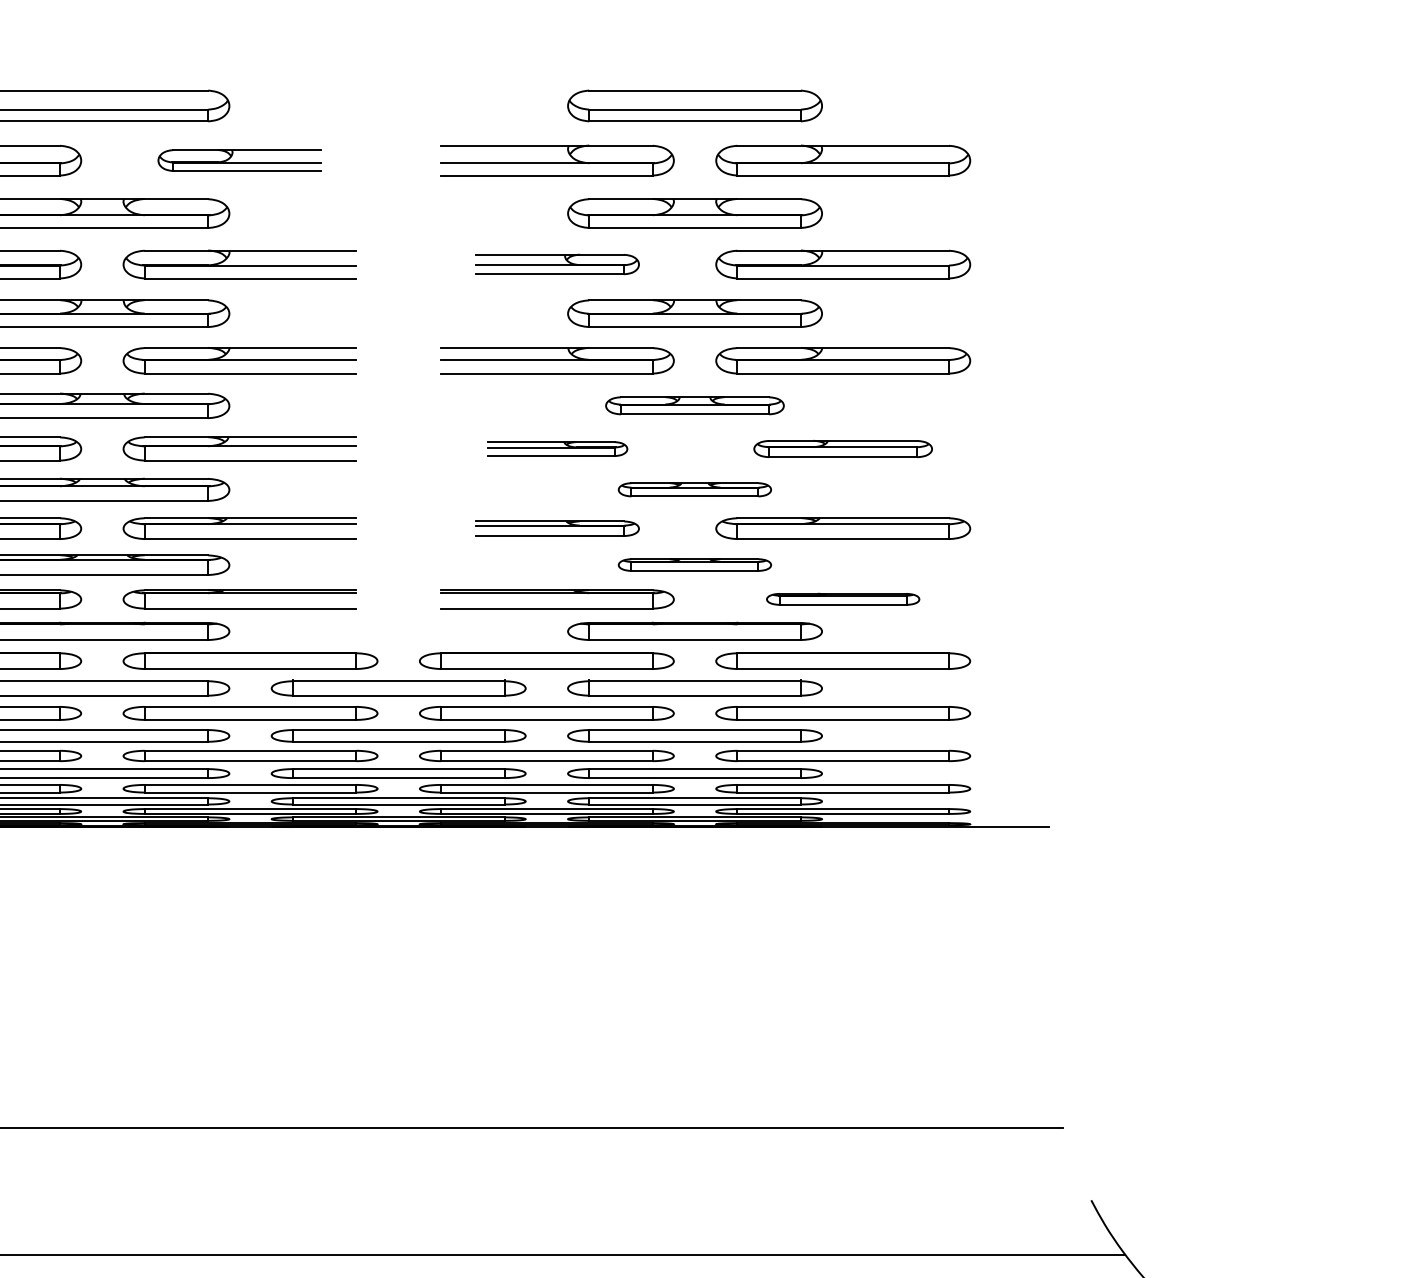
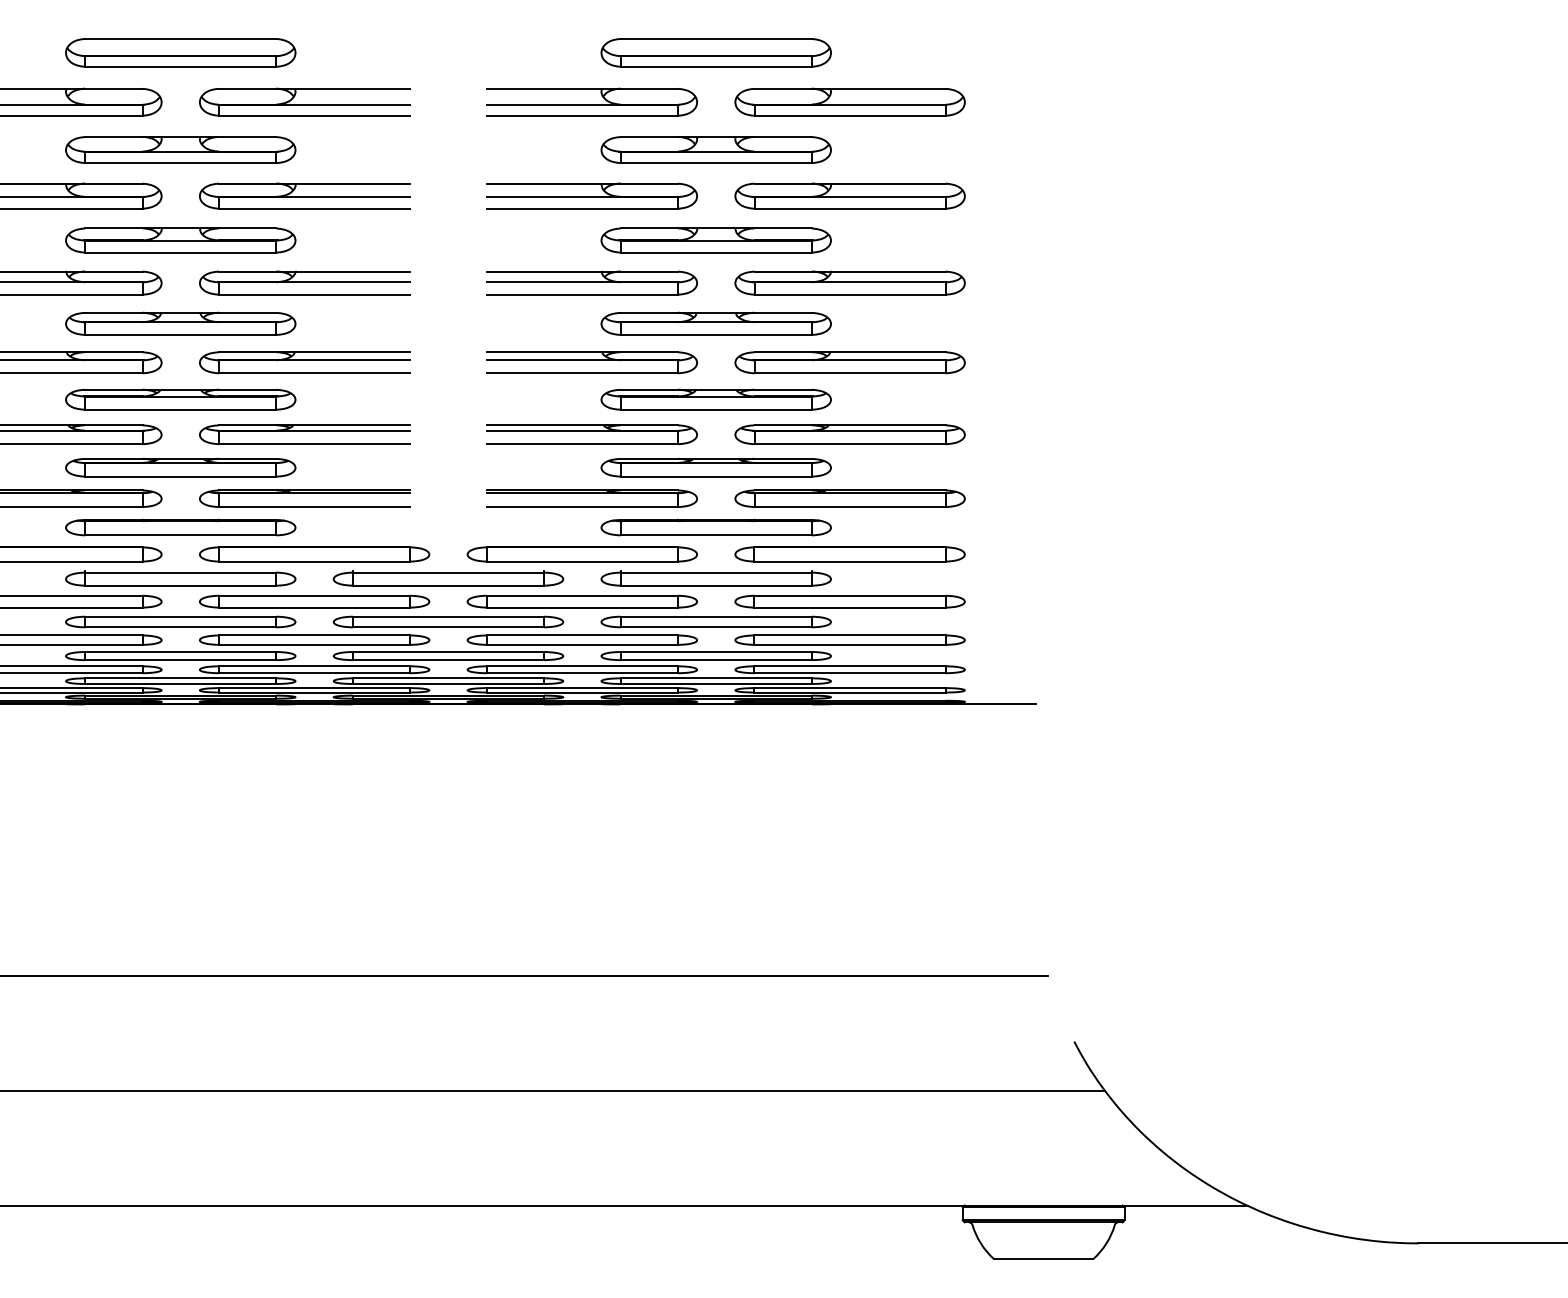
part: (239, 159) -> (304, 101), size x1.43
part: (556, 263) -> (591, 195), size x1.43
part: (694, 405) -> (715, 323), size x1.43
part: (556, 448) -> (591, 362), size x1.67
part: (842, 448) -> (849, 362), size x1.43
part: (694, 489) -> (715, 399), size x1.67
part: (556, 528) -> (591, 434), size x1.43
part: (694, 564) -> (715, 467), size x1.67
part: (842, 599) -> (849, 498), size x1.67

